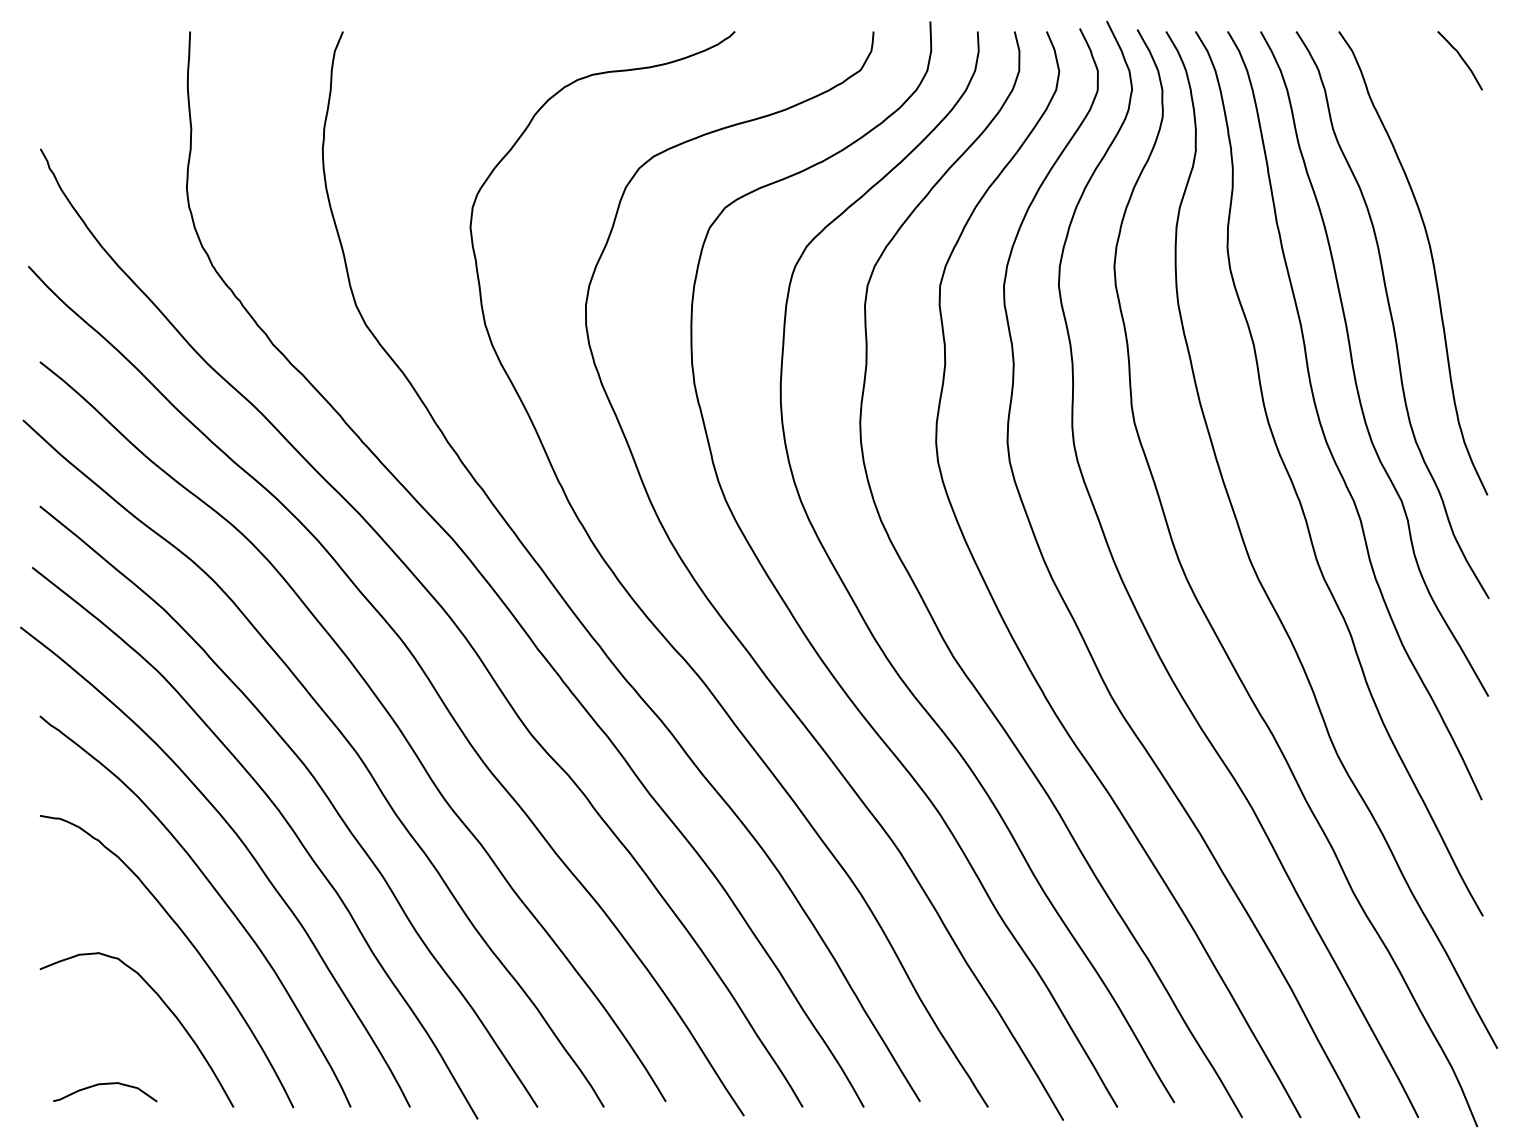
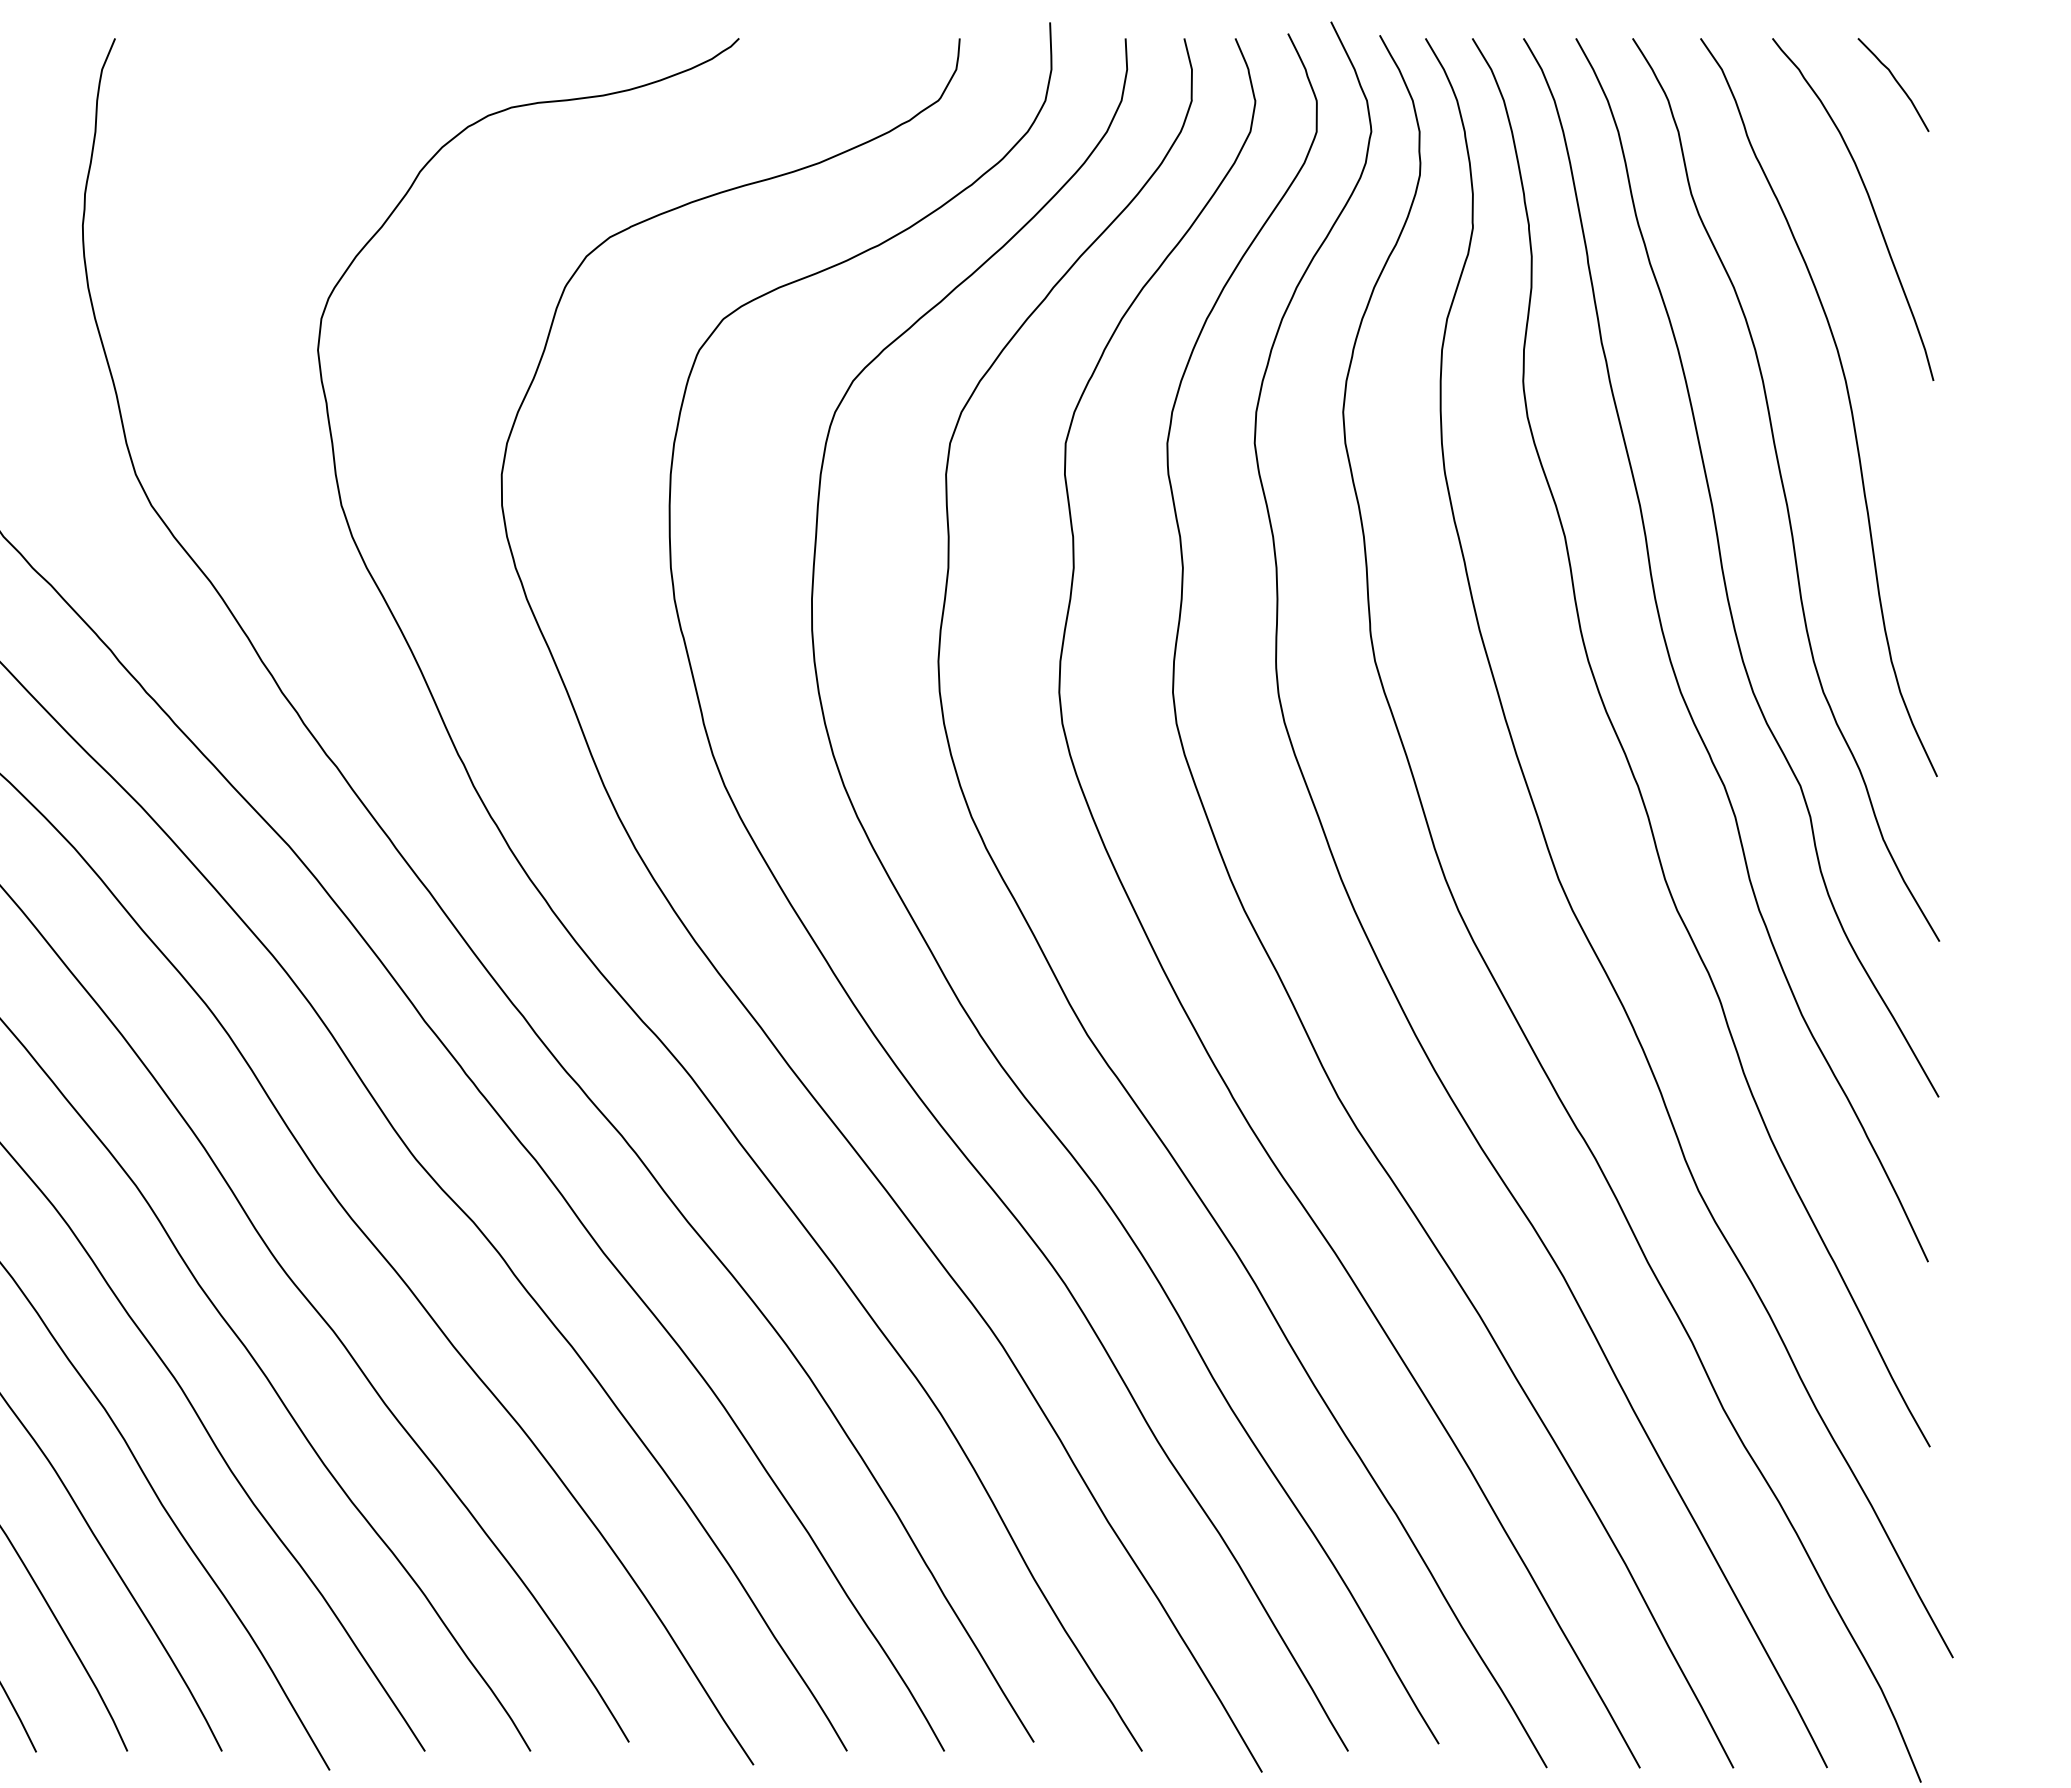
curve: (1444, 133) -> (1868, 200), added

